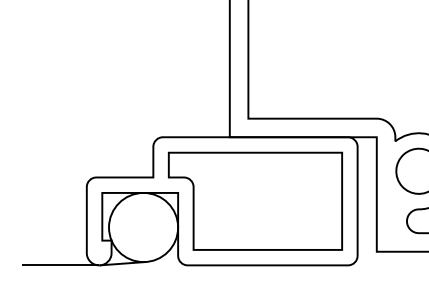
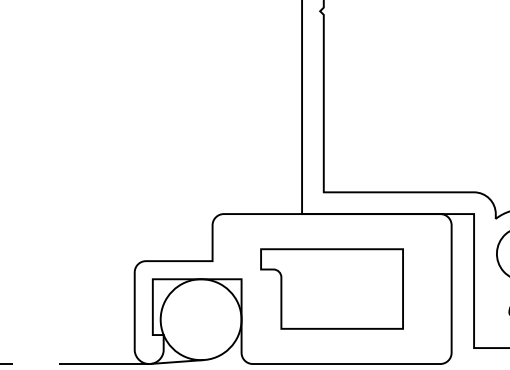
part: (254, 200) -> (331, 288), size x0.7

